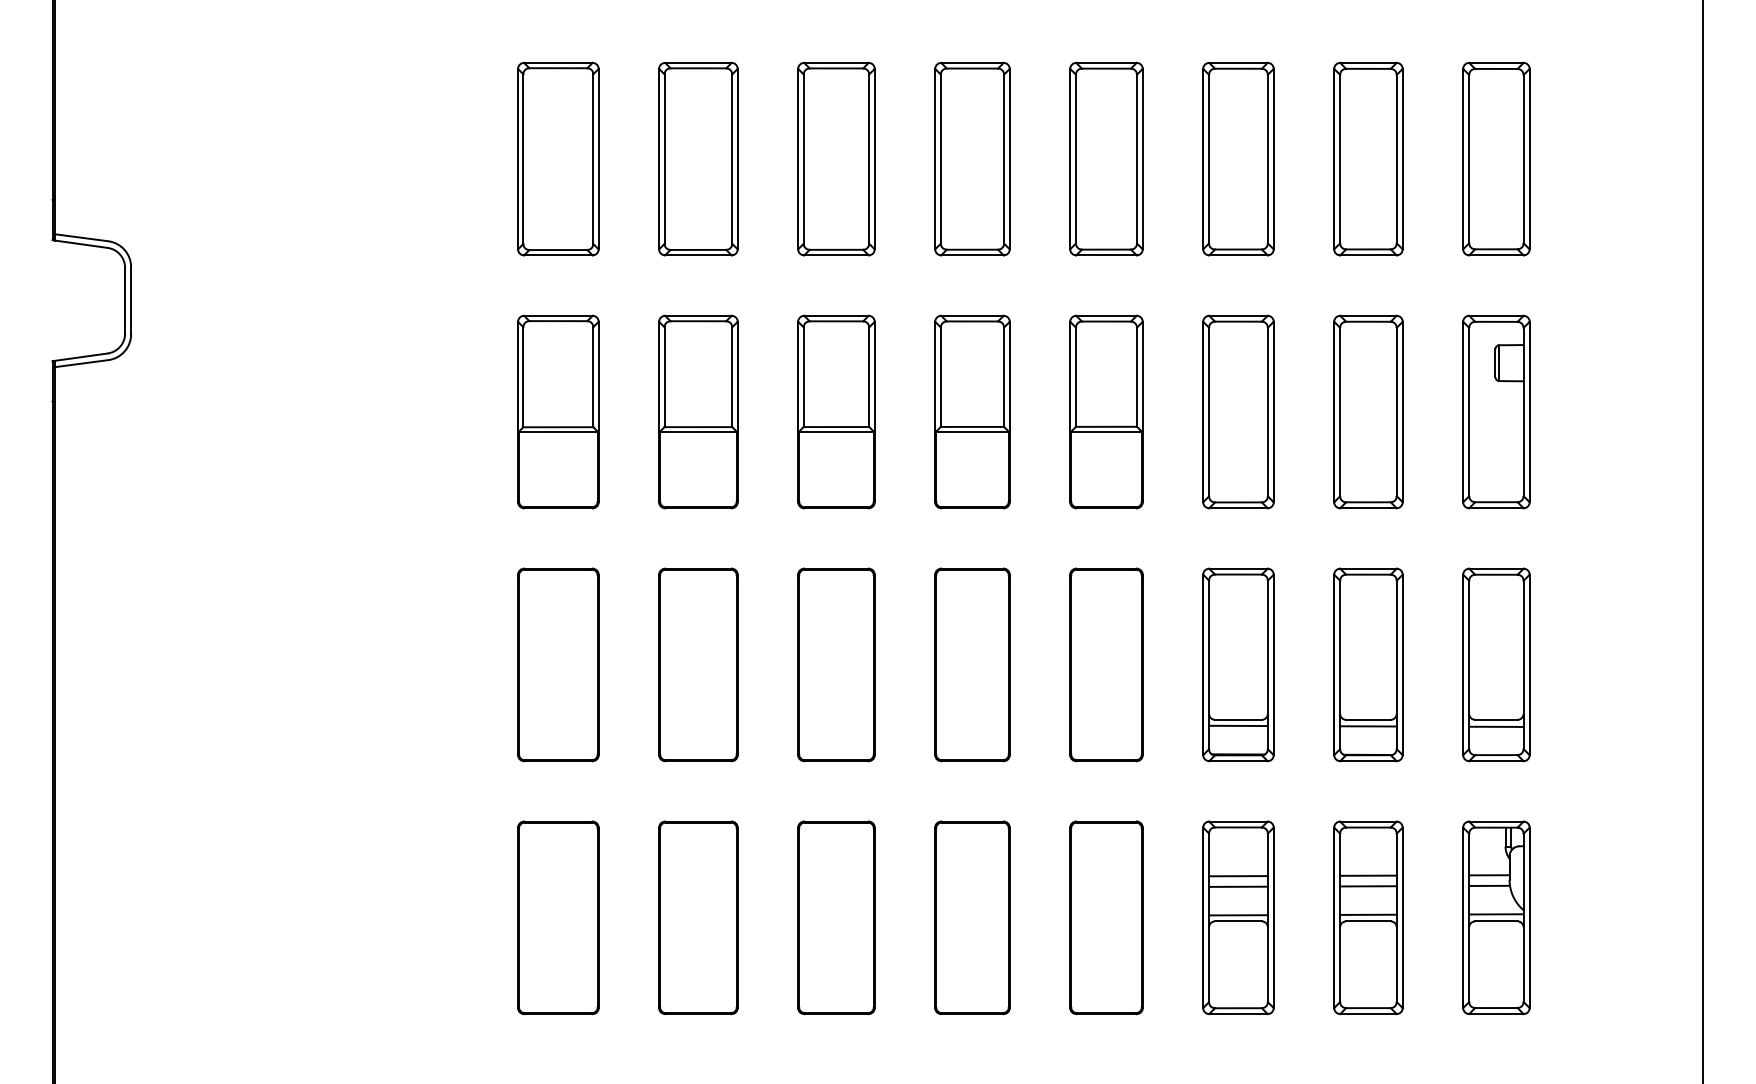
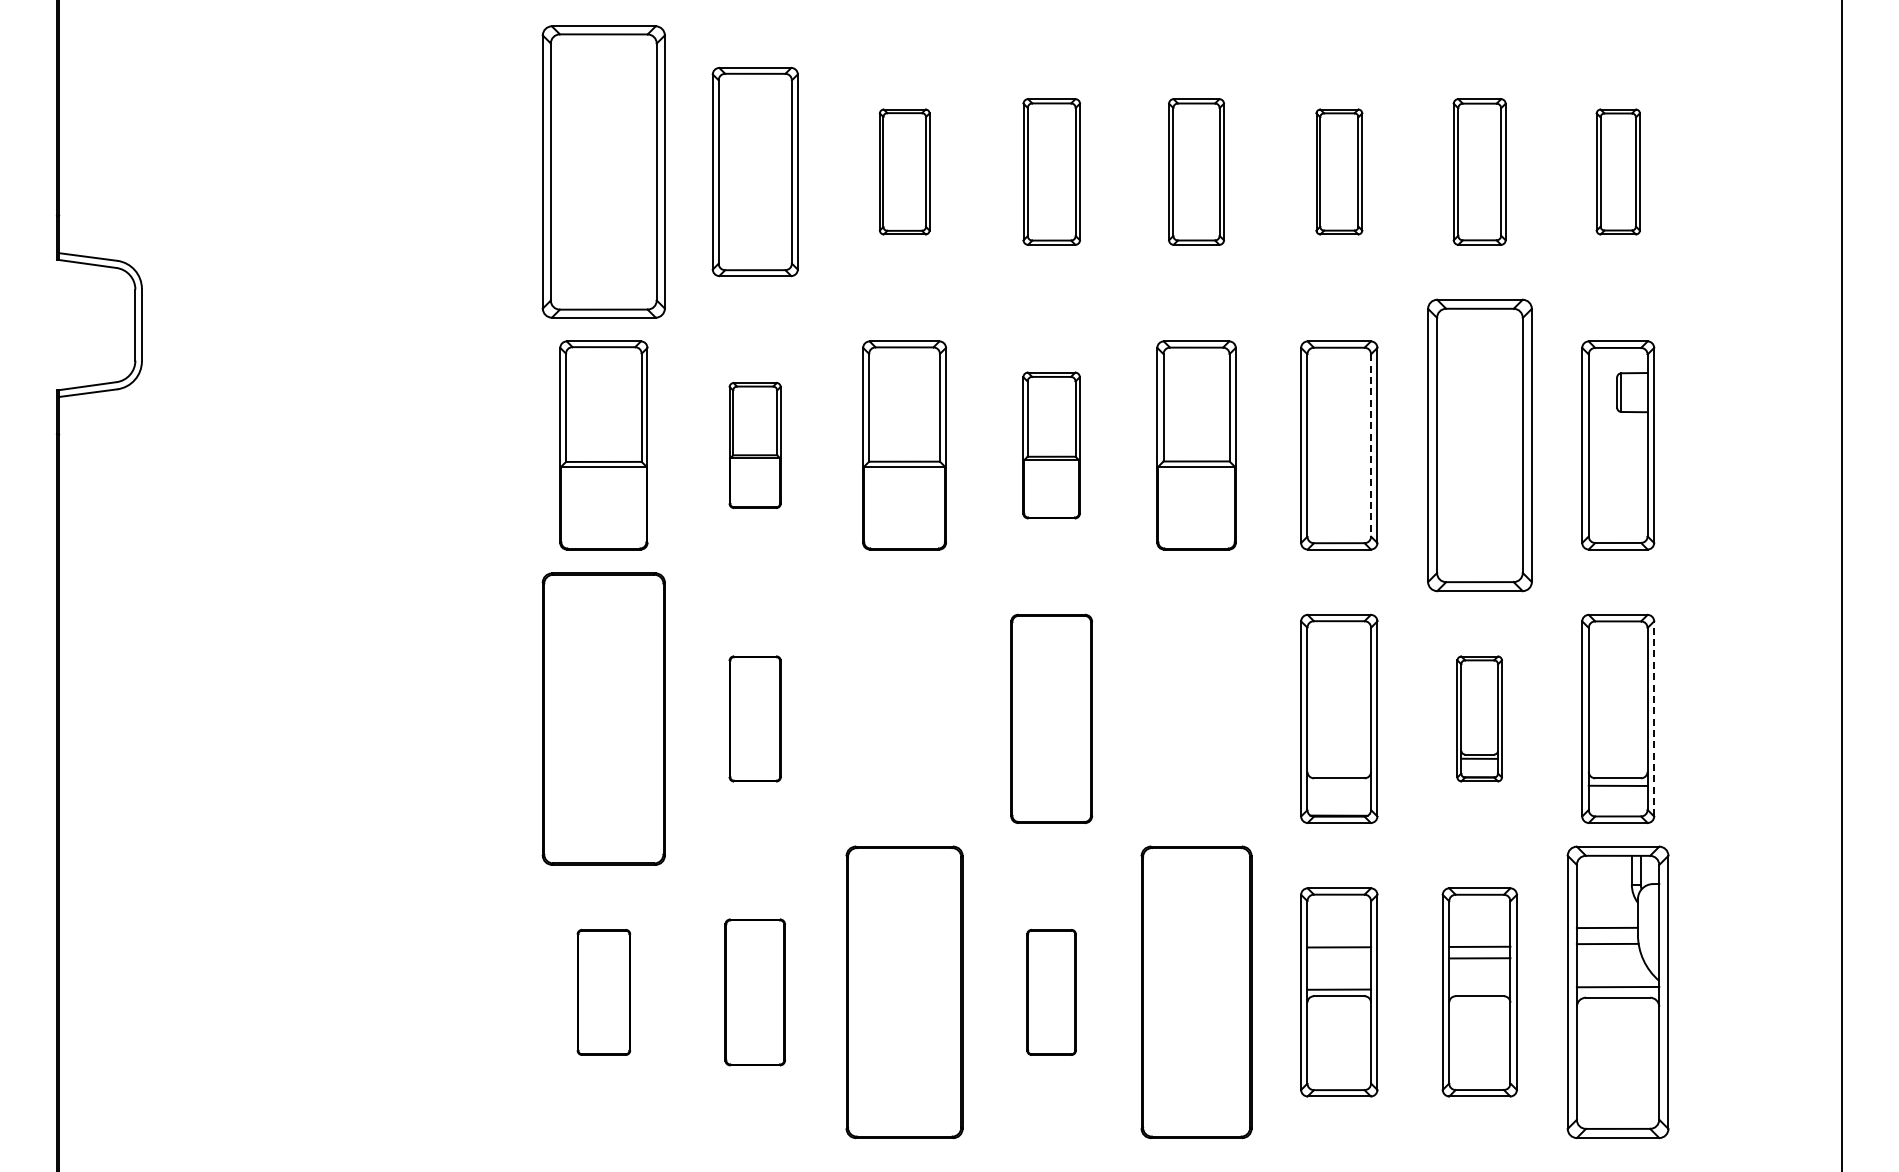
part: (558, 158) -> (603, 171), size x1.4
part: (836, 158) -> (904, 171), size x0.6
part: (972, 158) -> (1051, 171), size x0.7
part: (1106, 158) -> (1196, 171), size x0.7
part: (1238, 158) -> (1339, 171), size x0.6
part: (1368, 158) -> (1479, 171), size x0.7
part: (1496, 158) -> (1618, 171), size x0.6
part: (697, 412) -> (754, 445), size x0.6
part: (972, 412) -> (1051, 445), size x0.7
line: (1268, 412) -> (1371, 445), solid -> dashed
part: (1368, 412) -> (1479, 445), size x1.4
part: (558, 664) -> (603, 718), size x1.4
part: (697, 664) -> (754, 718), size x0.6
part: (836, 664) -> (904, 718), removed
part: (1106, 664) -> (1196, 718), removed
part: (1368, 664) -> (1479, 718), size x0.6
line: (1529, 664) -> (1654, 718), solid -> dashed
line: (1238, 725) -> (1339, 784), removed
line: (1238, 886) -> (1339, 958), removed
line: (1368, 915) -> (1479, 989), removed
part: (558, 917) -> (603, 992), size x0.6
part: (697, 917) -> (754, 992), size x0.7
part: (836, 917) -> (904, 992), size x1.4
part: (972, 917) -> (1051, 992), size x0.6
part: (1106, 917) -> (1196, 992), size x1.4
part: (1496, 917) -> (1618, 992), size x1.4

